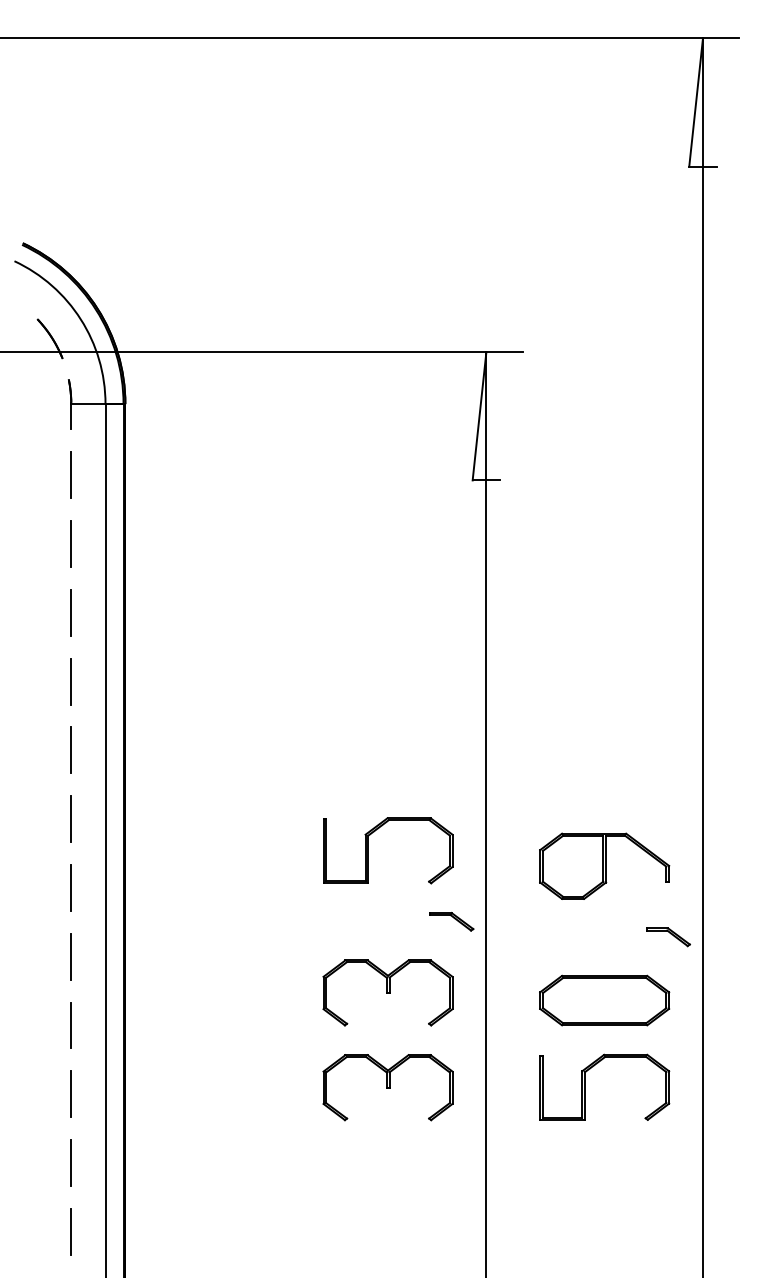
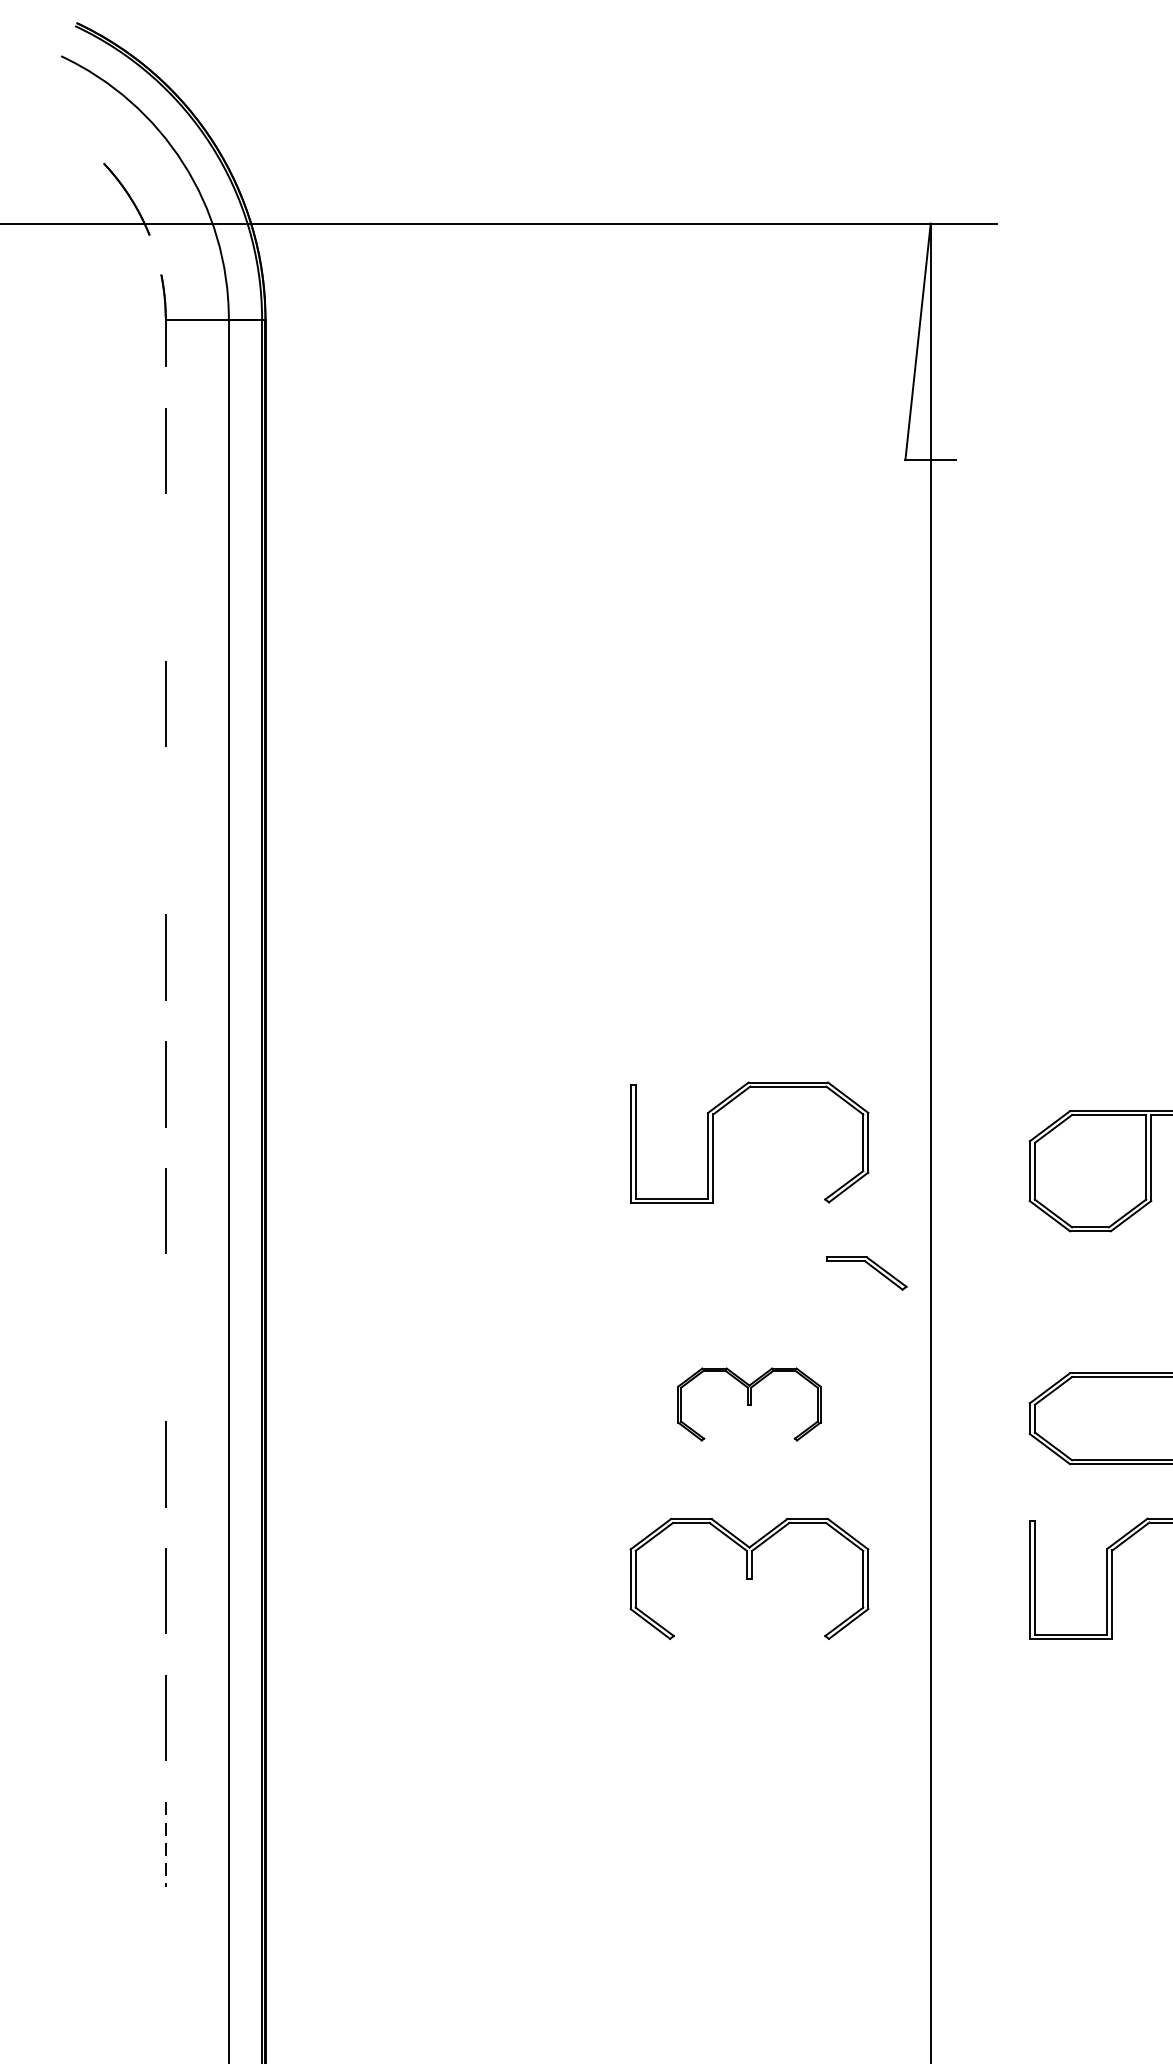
line: (71, 544) -> (166, 578), removed
line: (71, 681) -> (166, 830), removed
line: (71, 956) -> (166, 1337), removed
part: (387, 992) -> (748, 1403), size x0.6
line: (71, 1231) -> (166, 1844), solid -> dashed

